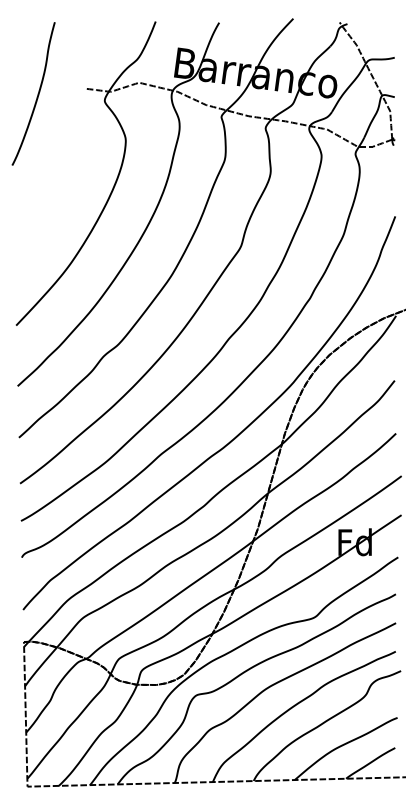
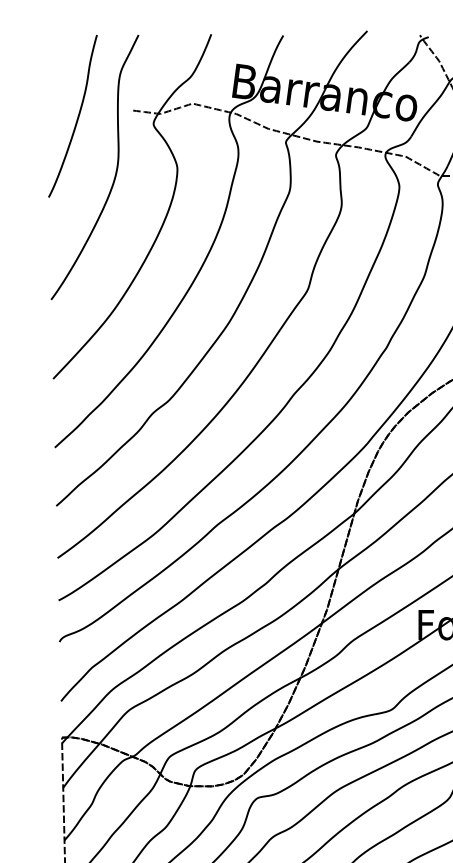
curve: (70, 144) -> (114, 173), added

